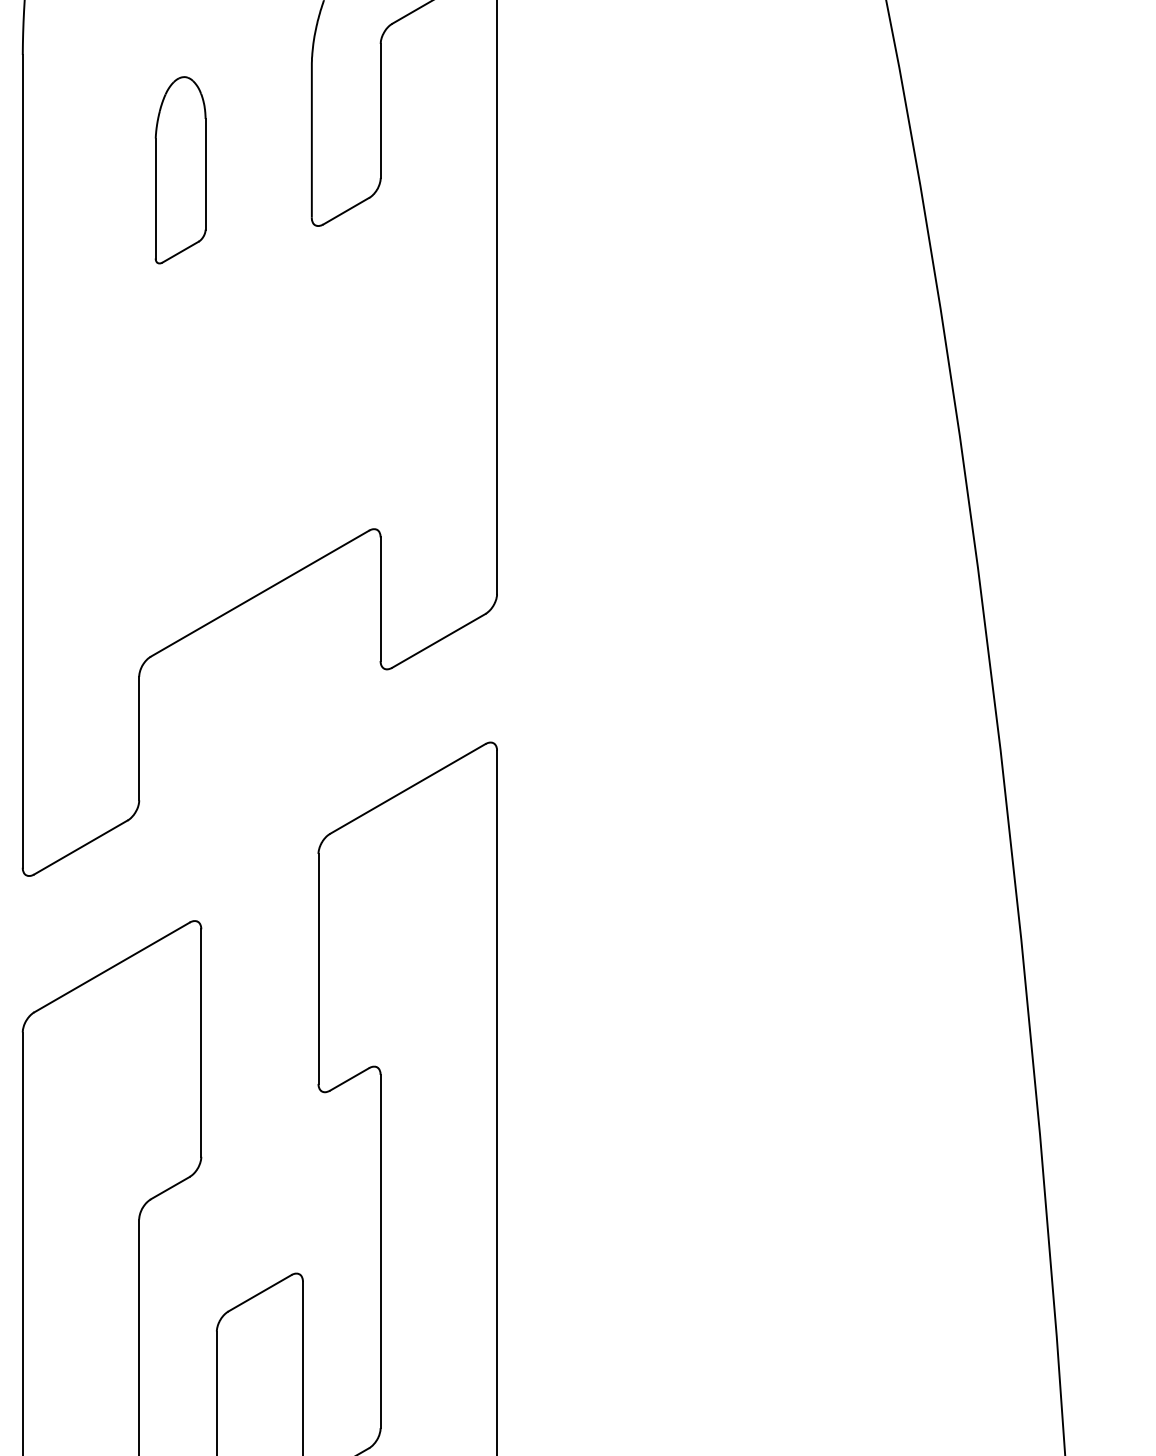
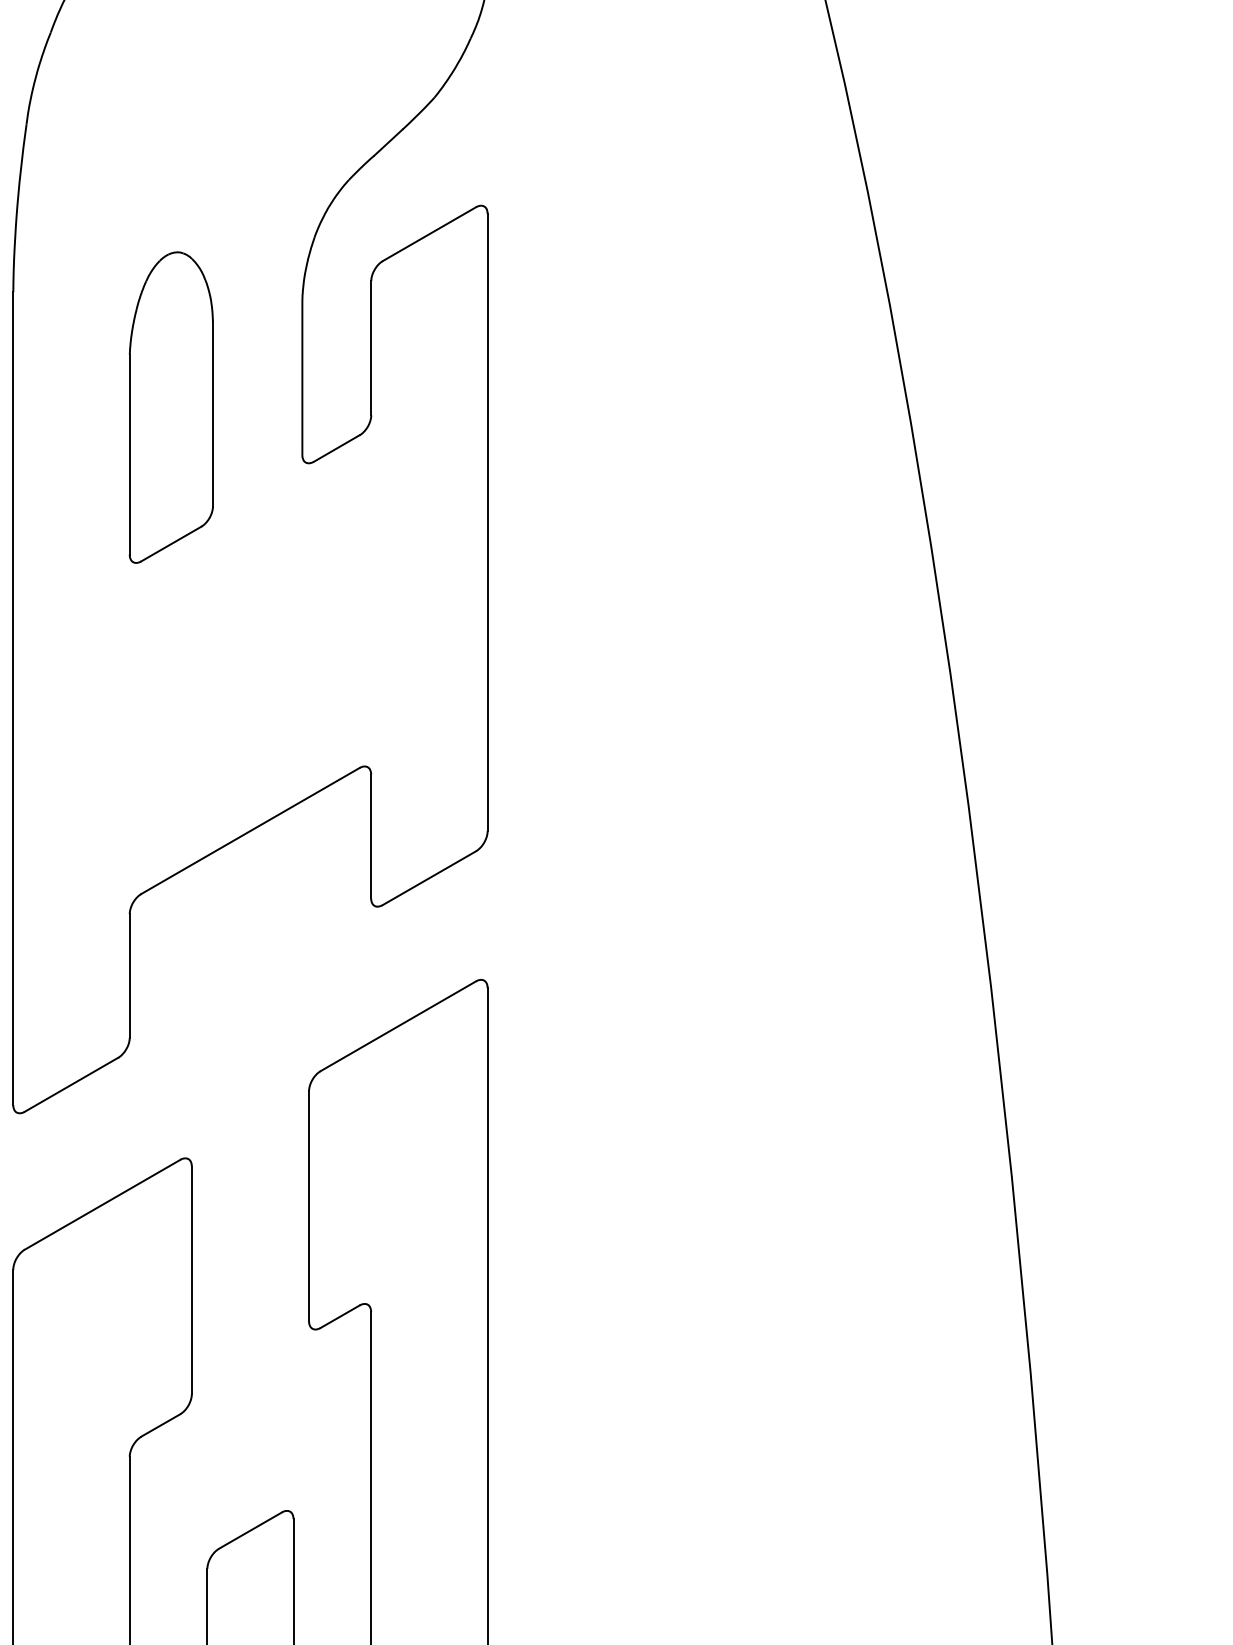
part: (179, 170) -> (170, 407), size x1.67

